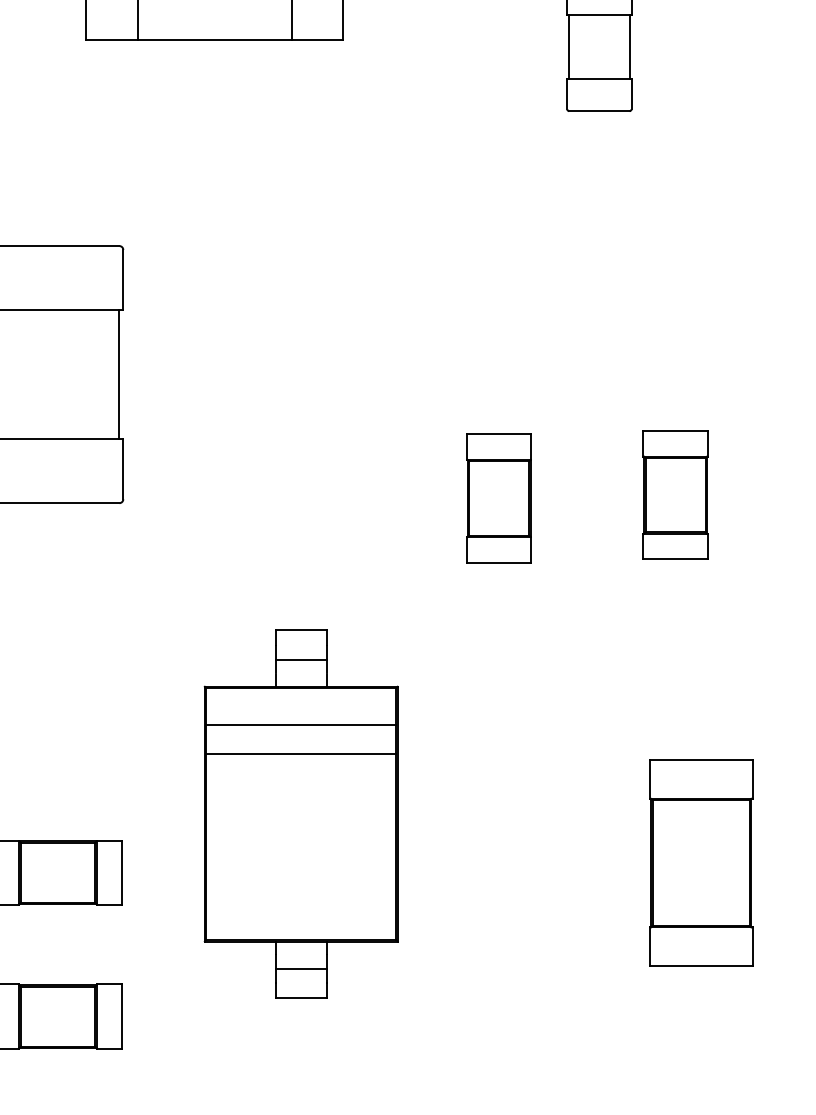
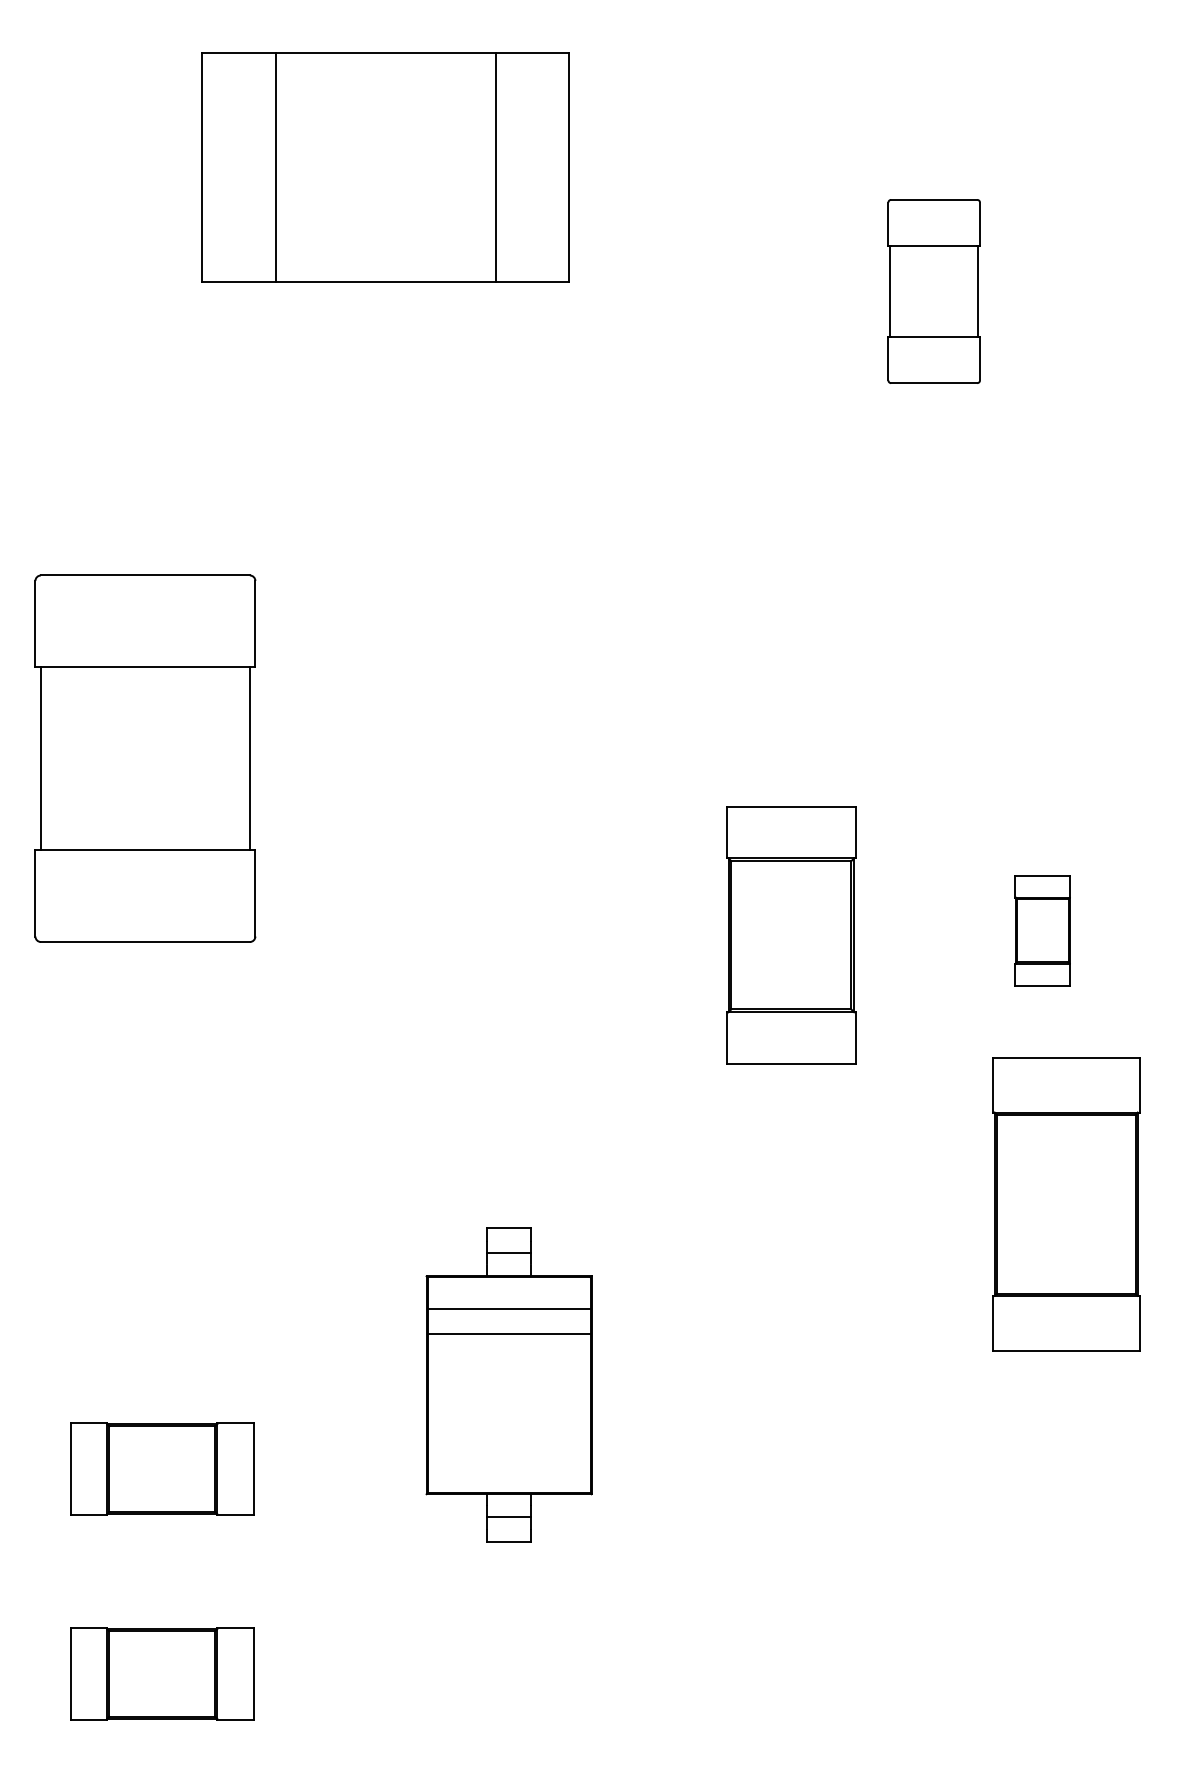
part: (675, 495) -> (1042, 930), size x0.6
part: (499, 498) -> (791, 935), size x1.4
part: (300, 813) -> (508, 1384), size x0.6
part: (701, 863) -> (1066, 1204), moved

